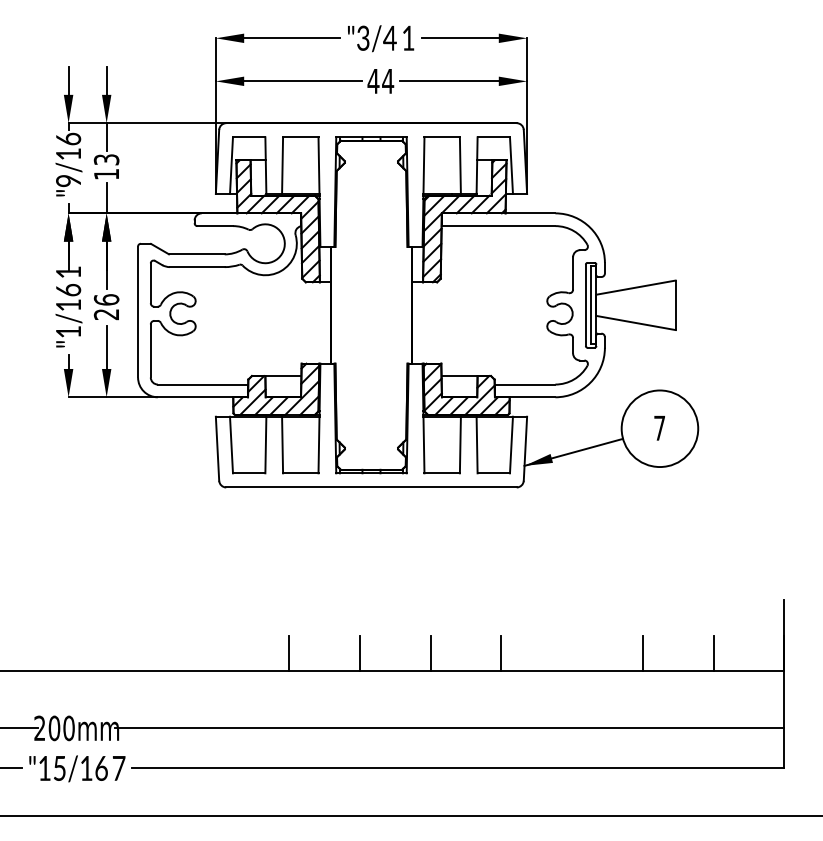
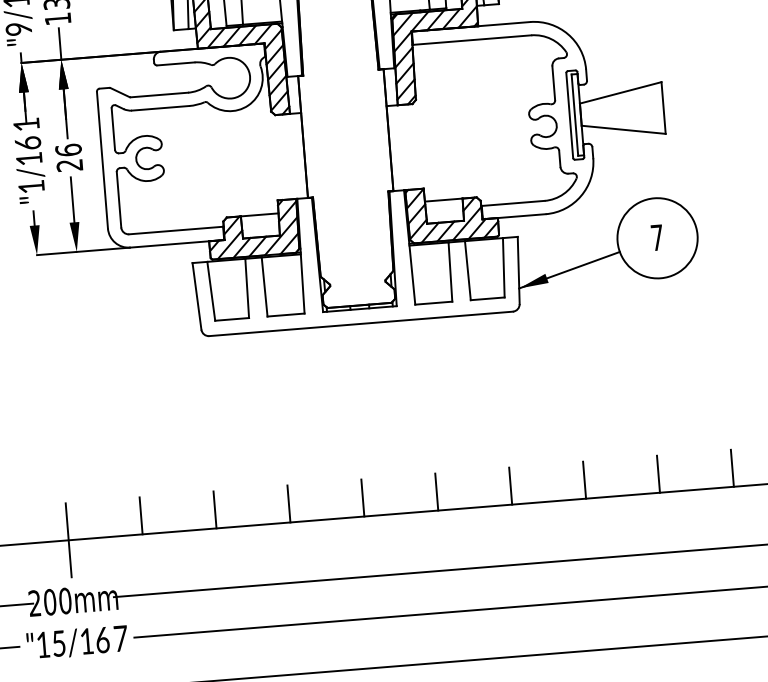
line: (147, 652) -> (140, 515), added
line: (218, 652) -> (215, 509), added
line: (572, 652) -> (585, 479), added
line: (76, 670) -> (68, 539), added

